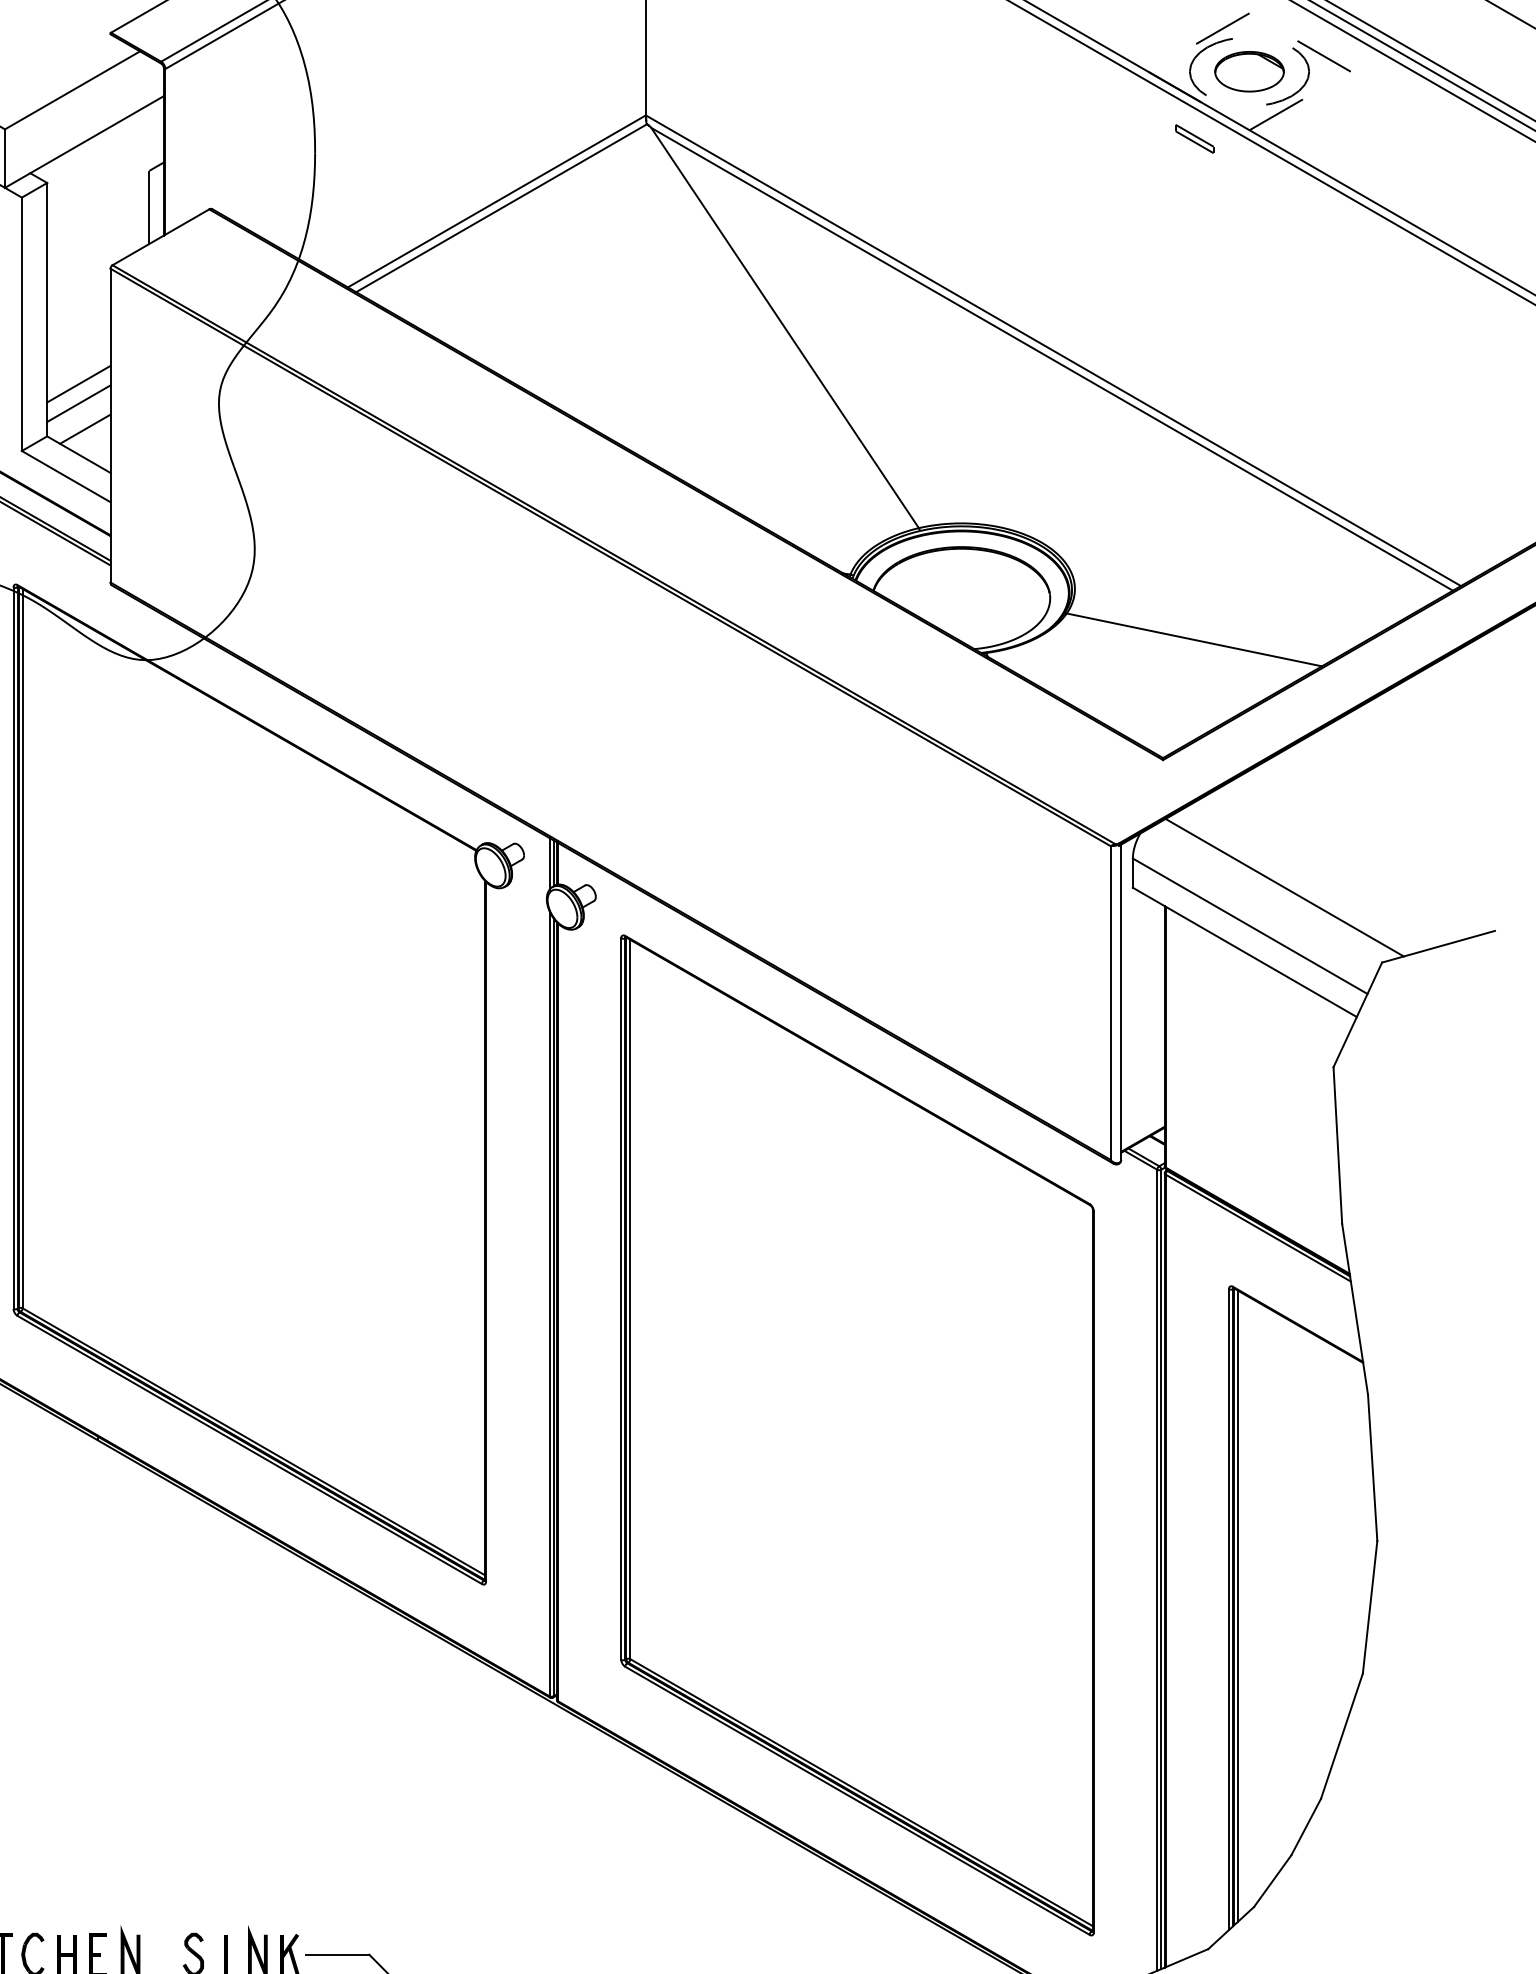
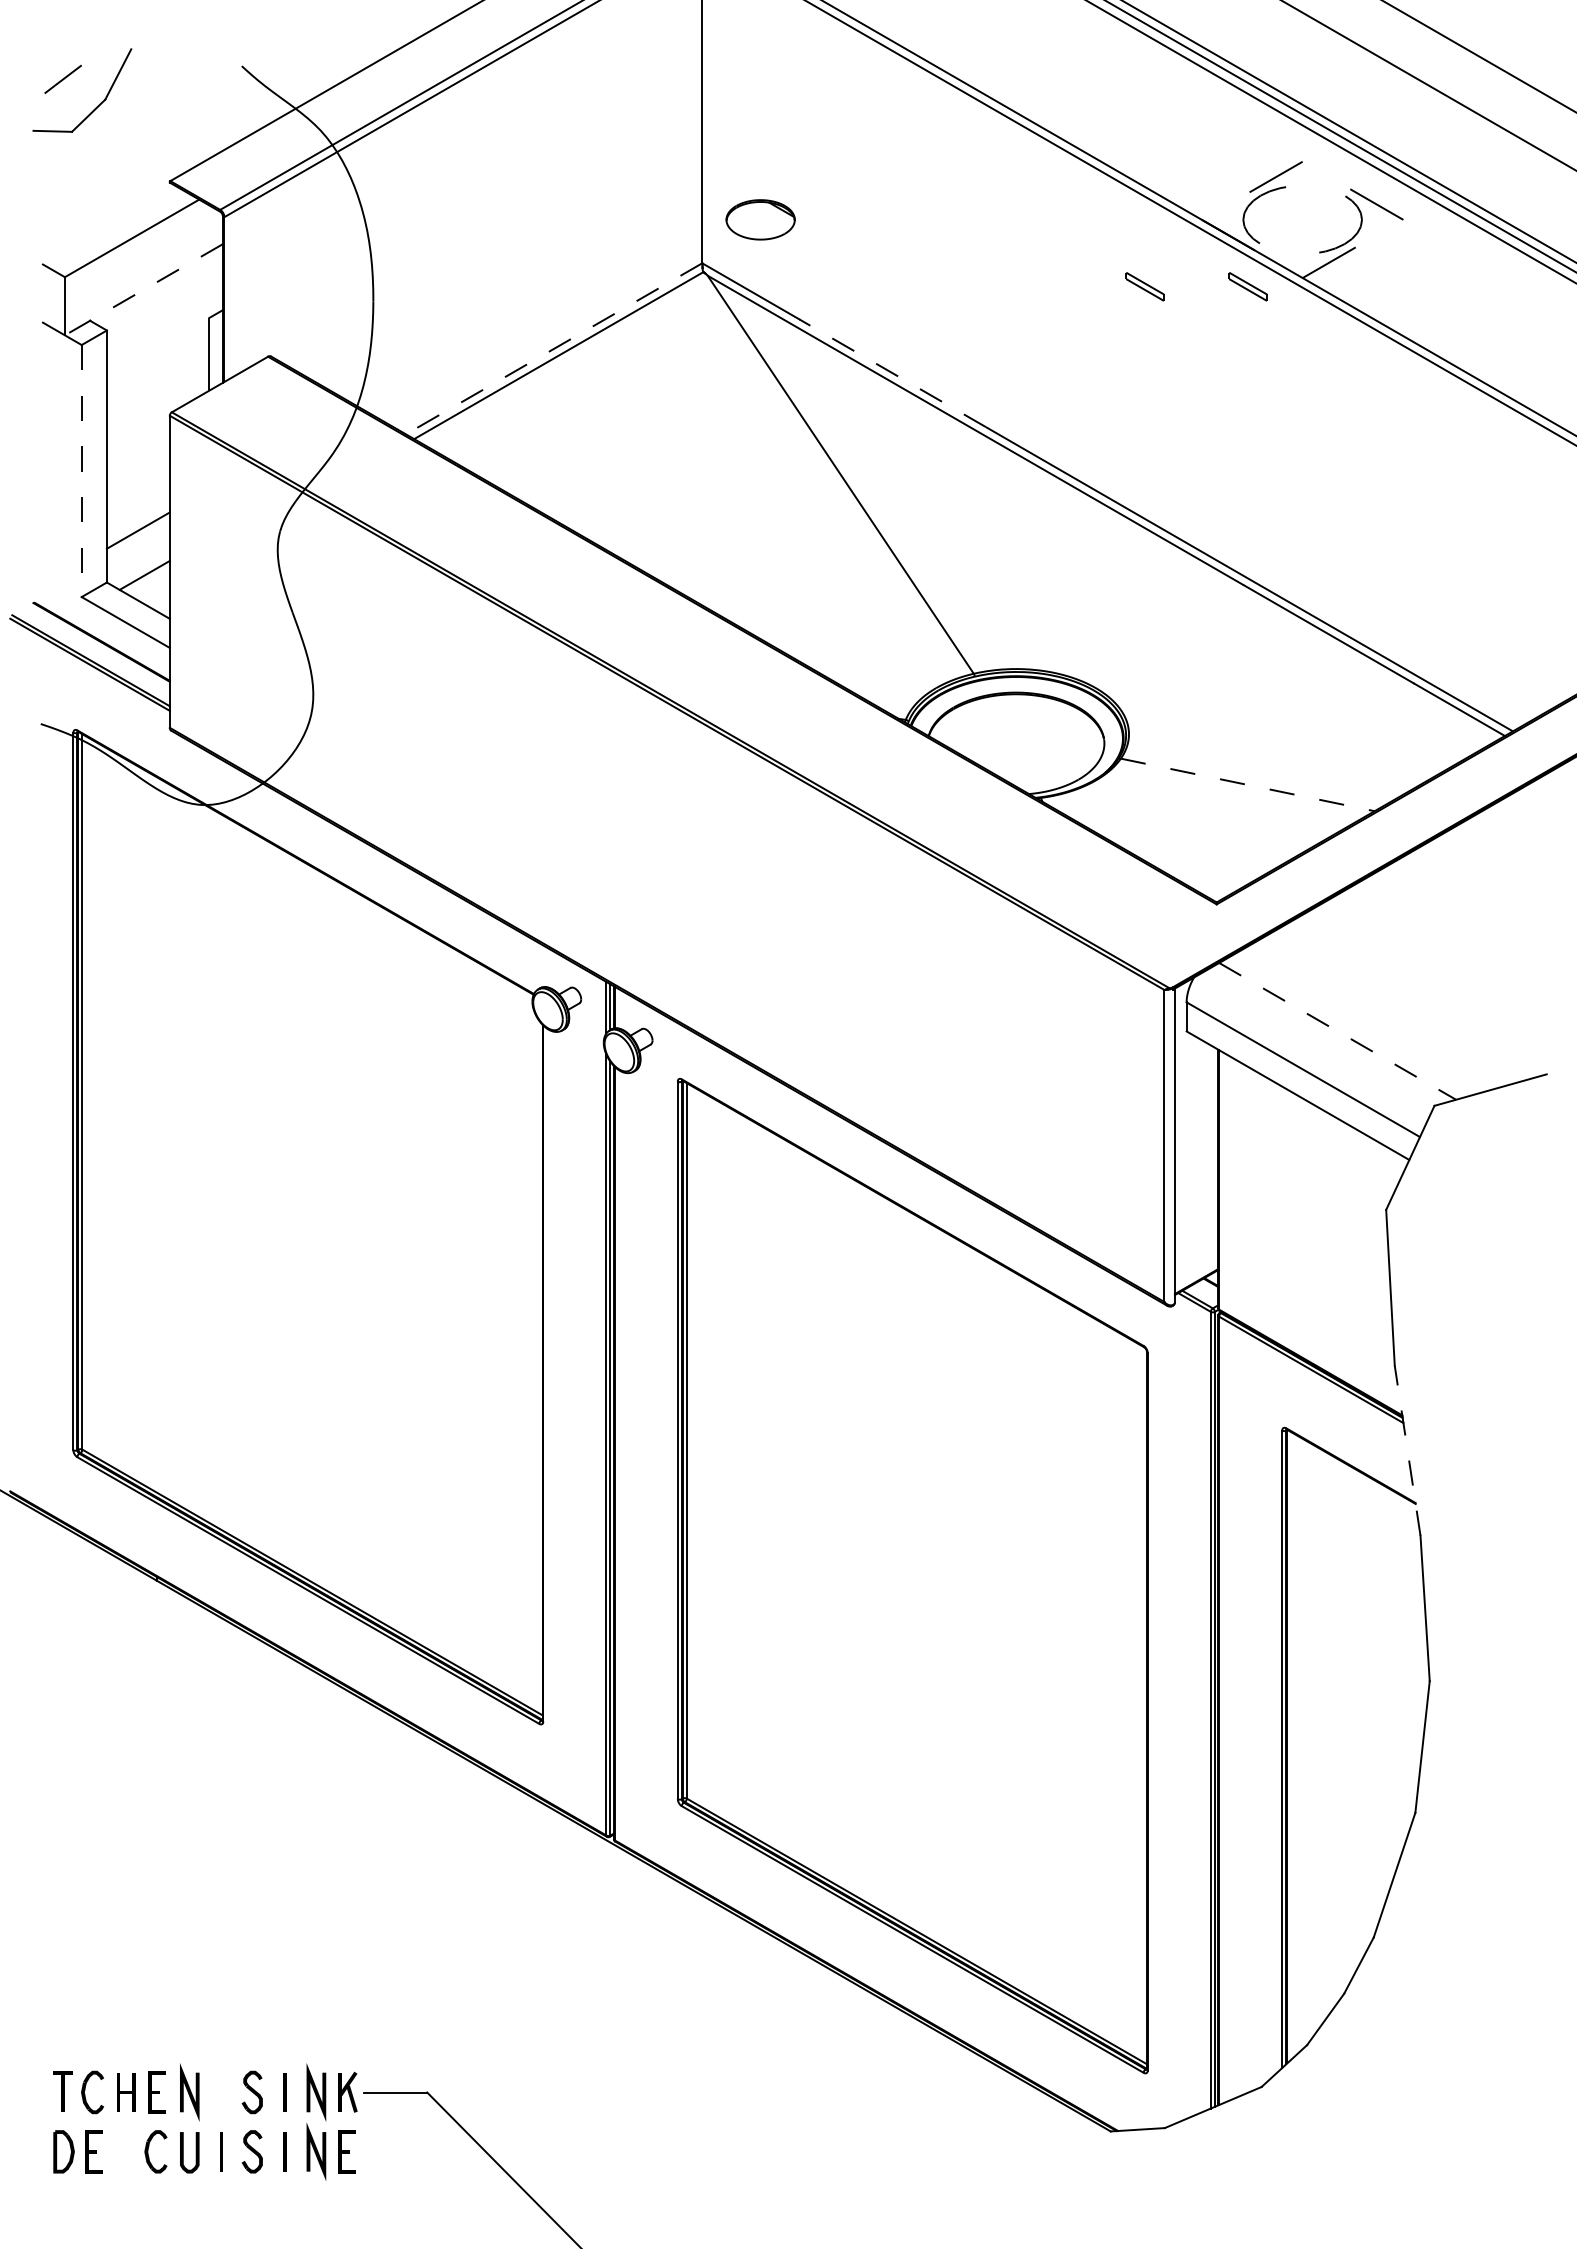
part: (1249, 71) -> (760, 219), moved
part: (1090, 138) -> (1144, 286), added
line: (84, 142) -> (143, 290), solid -> dashed
line: (496, 202) -> (553, 349), solid -> dashed
line: (837, 226) -> (892, 373), solid -> dashed
line: (21, 324) -> (81, 471), solid -> dashed
line: (77, 403) -> (137, 549), removed
line: (1194, 639) -> (1247, 784), solid -> dashed
line: (1284, 887) -> (1337, 1031), solid -> dashed
line: (1354, 1309) -> (1407, 1450), solid -> dashed
line: (1238, 1605) -> (1291, 1745), removed

